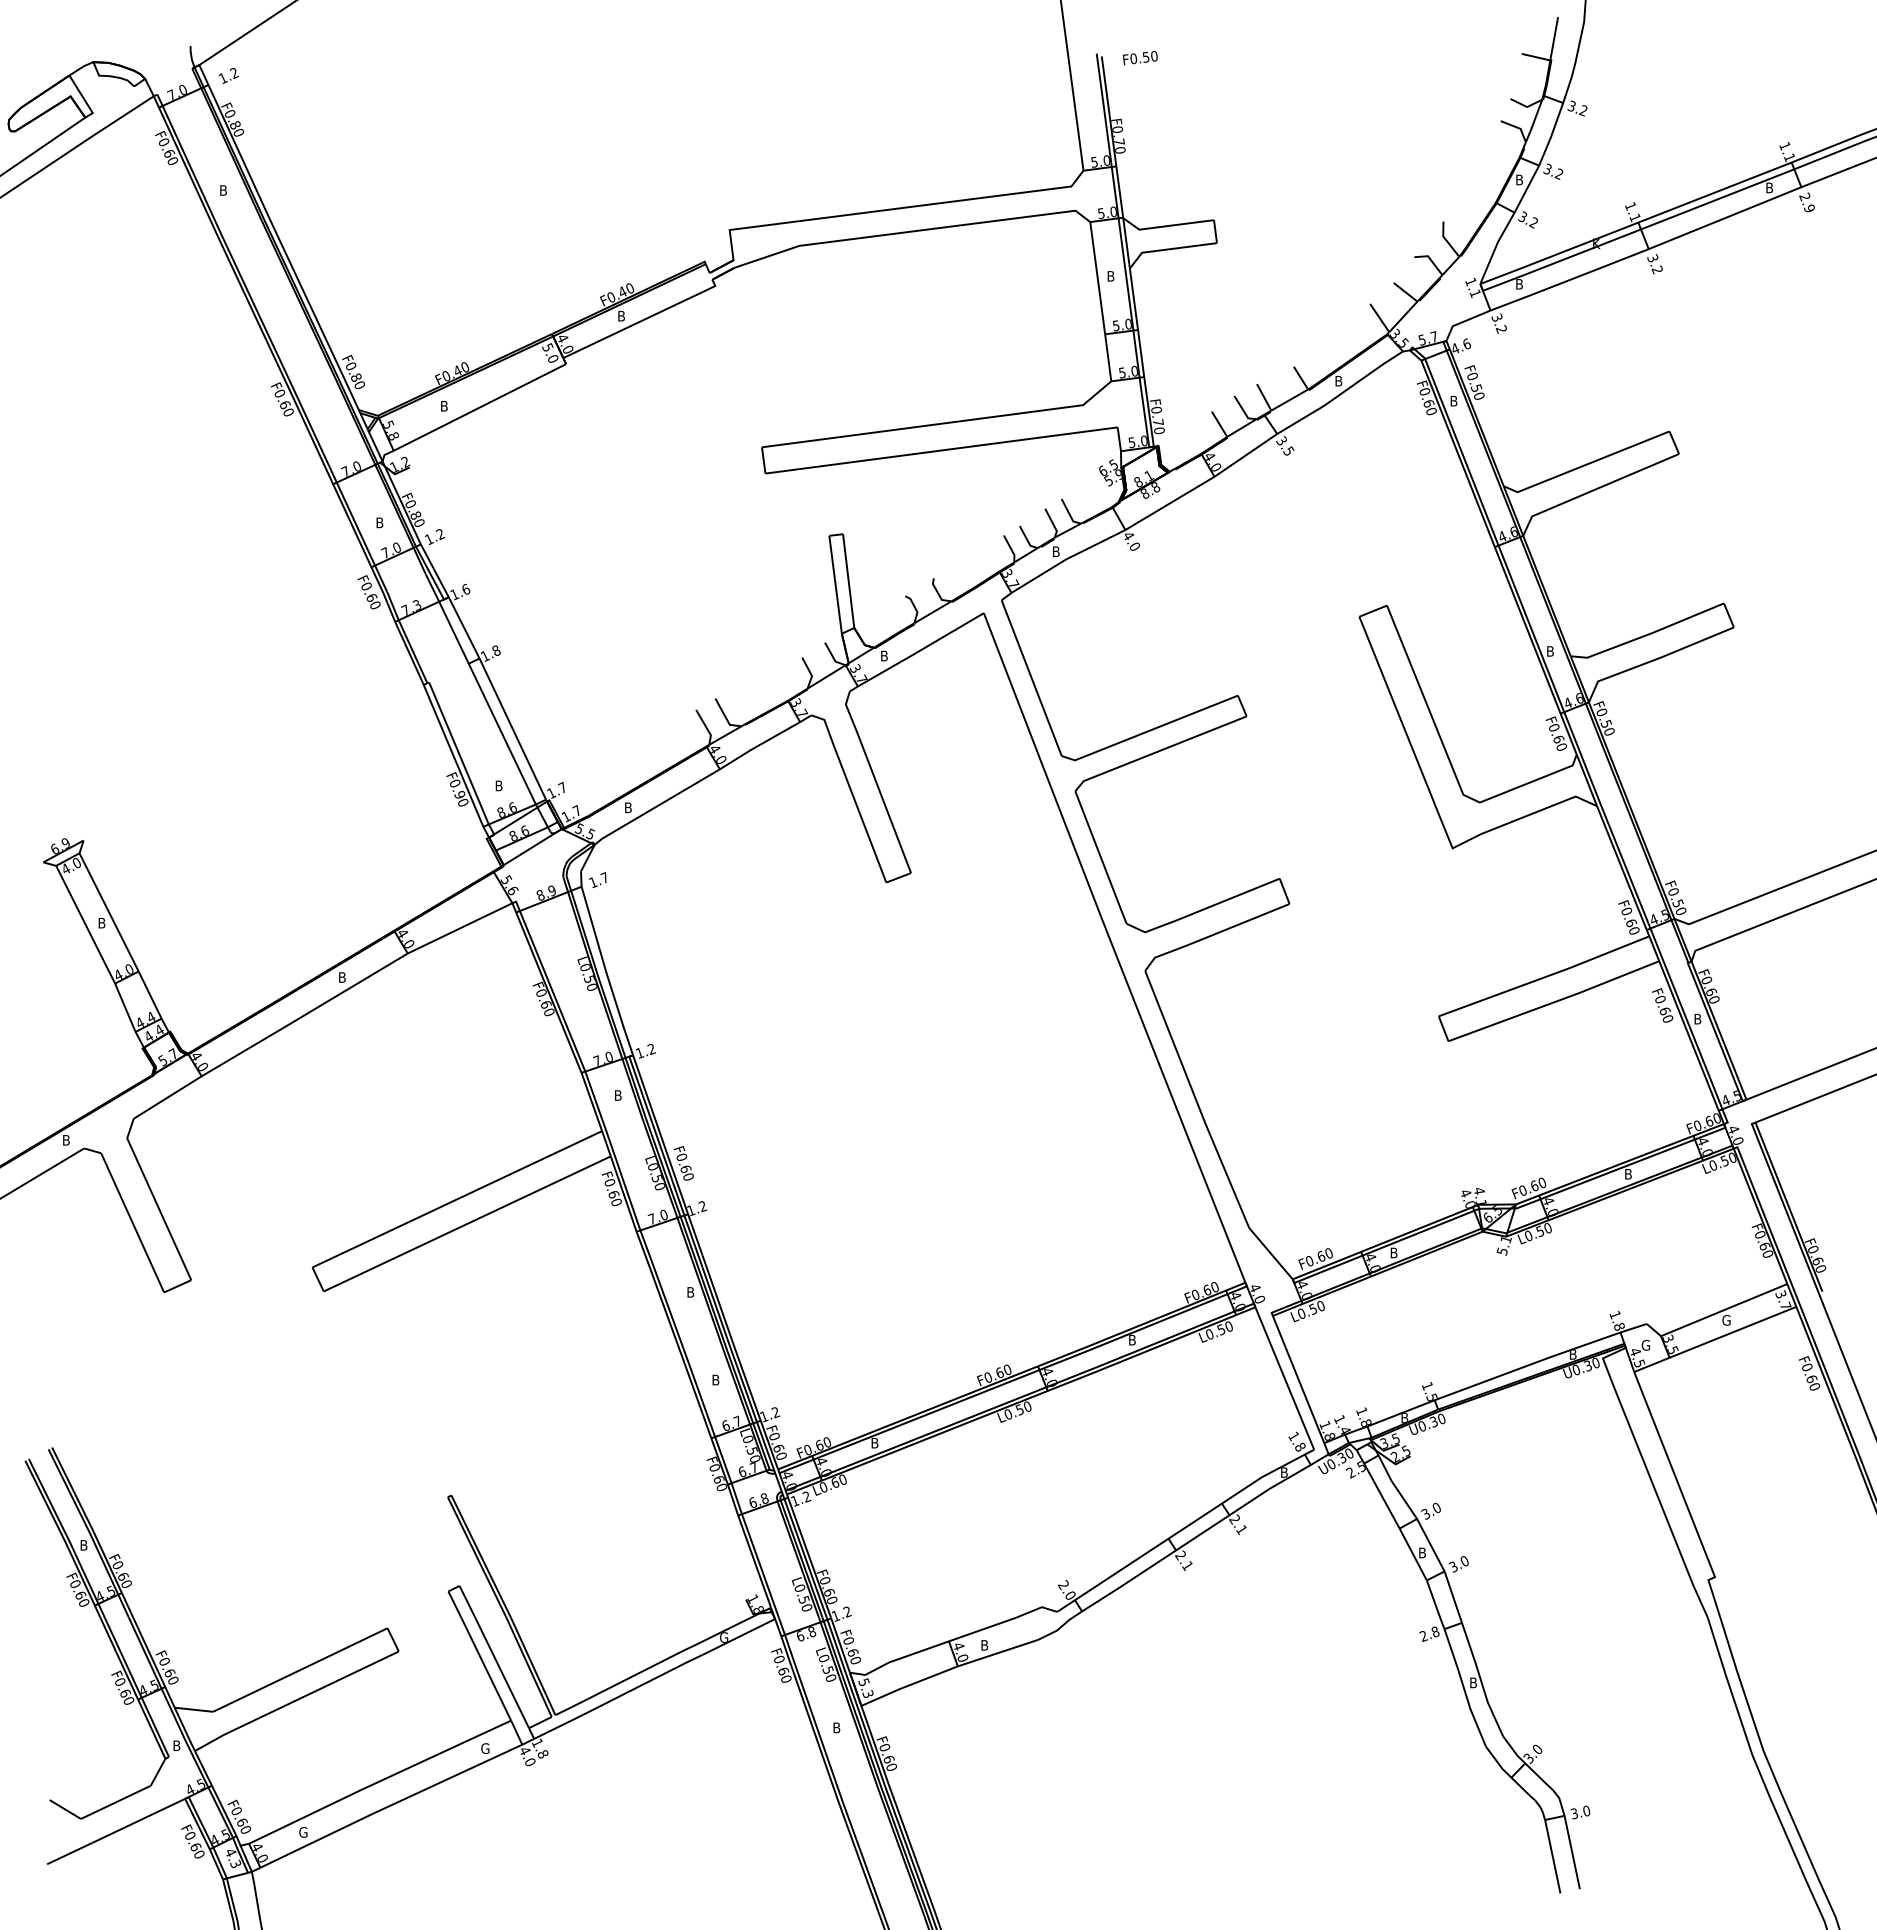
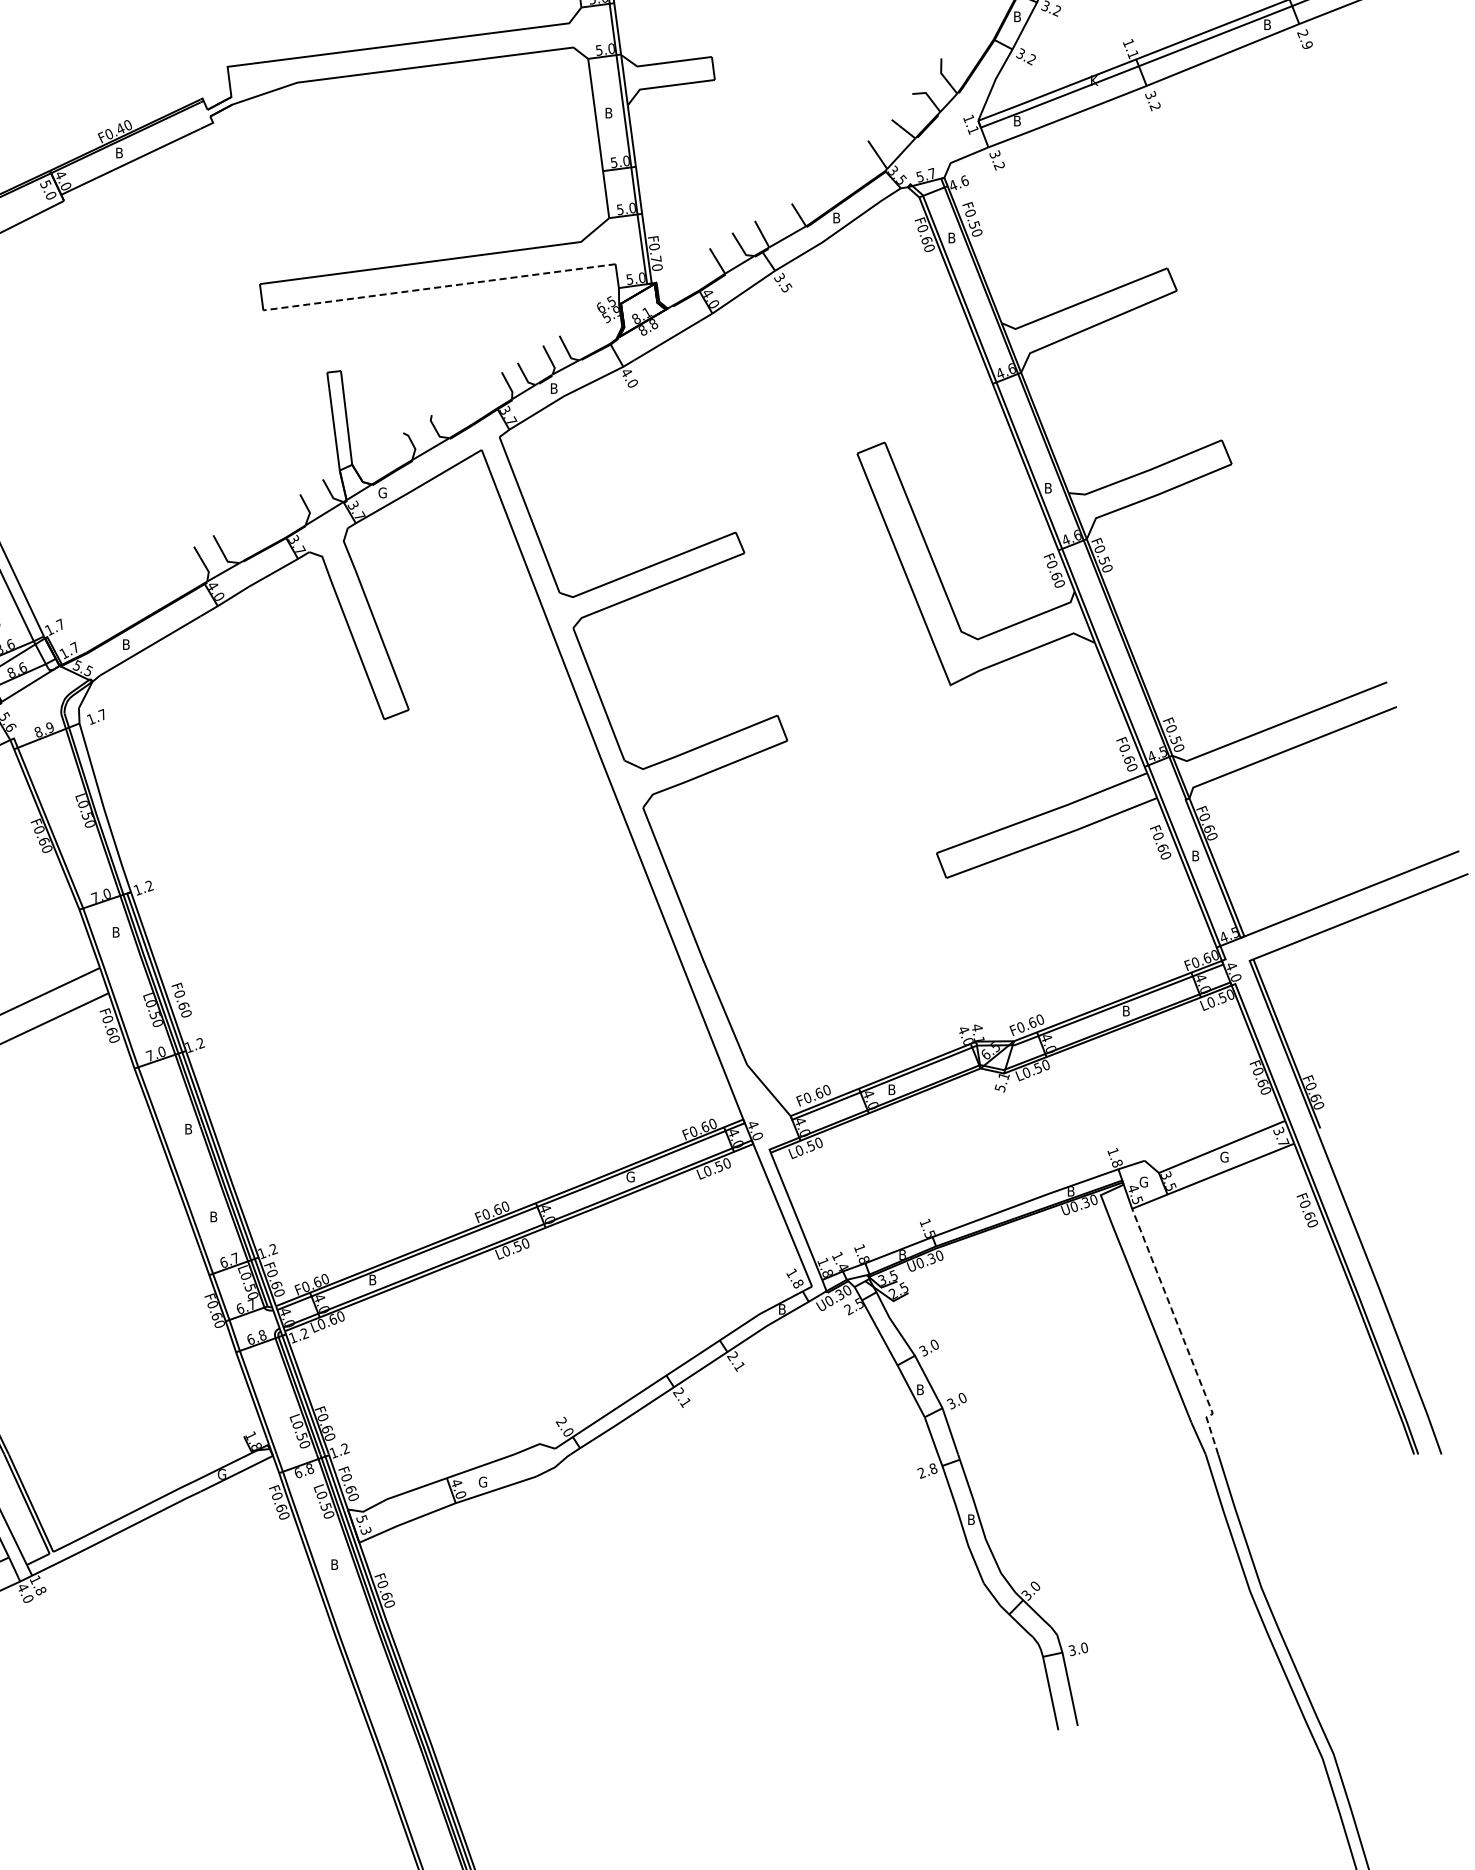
line: (941, 450) -> (439, 287), solid -> dashed
text: (884, 655) -> (382, 492), B -> G
text: (1132, 1339) -> (630, 1176), B -> G
line: (1683, 1497) -> (1181, 1334), solid -> dashed
text: (985, 1644) -> (483, 1481), B -> G

